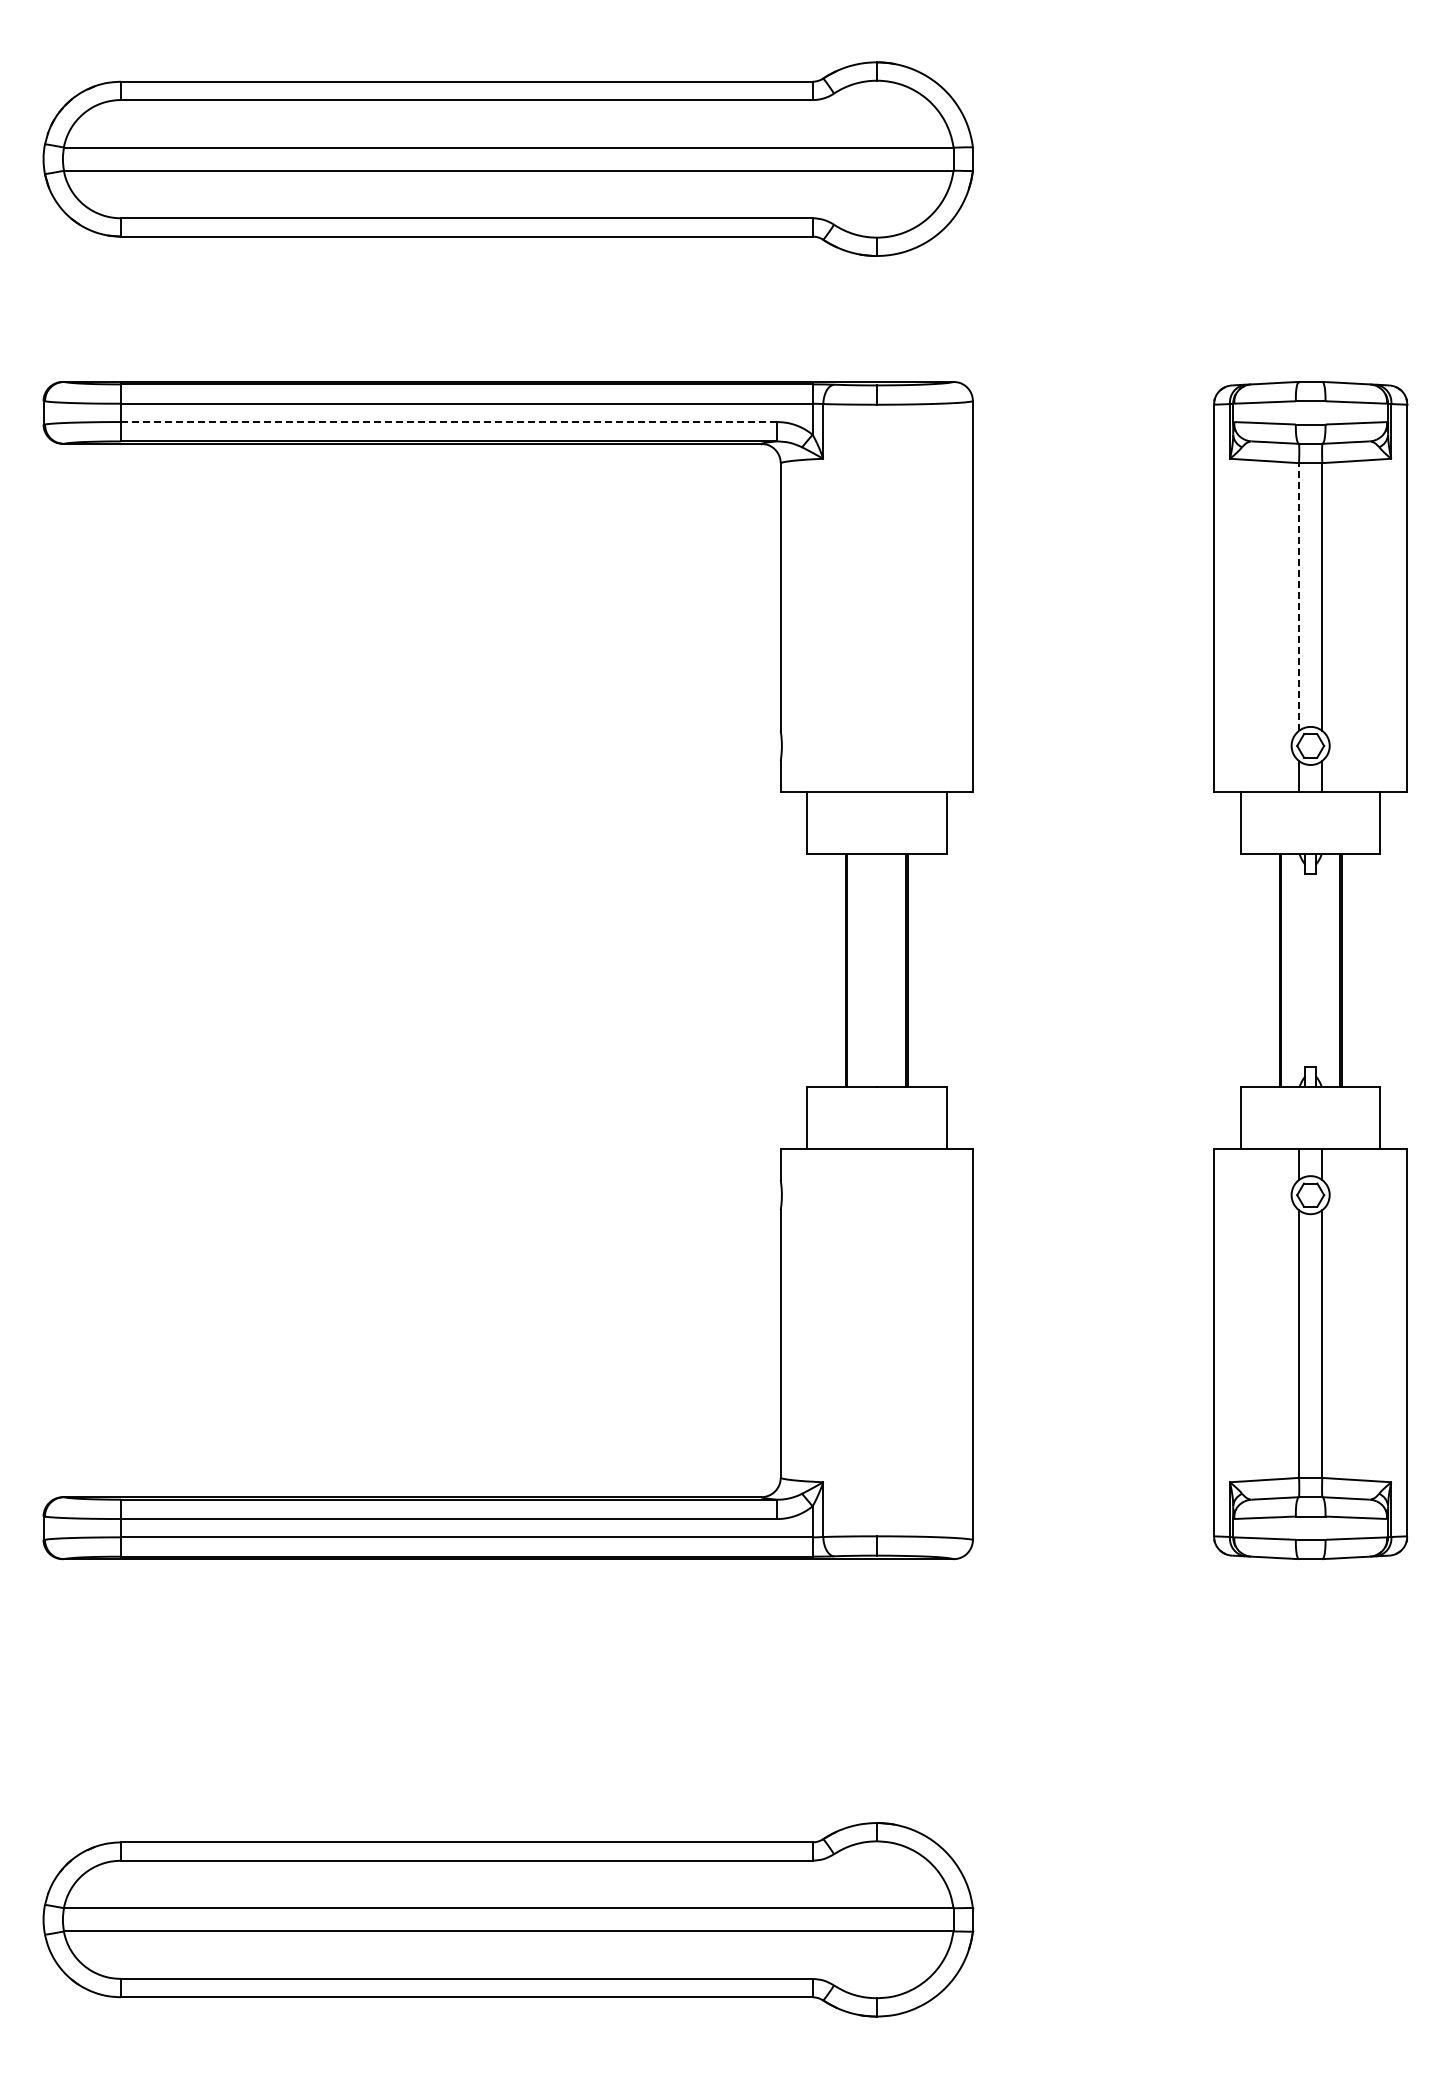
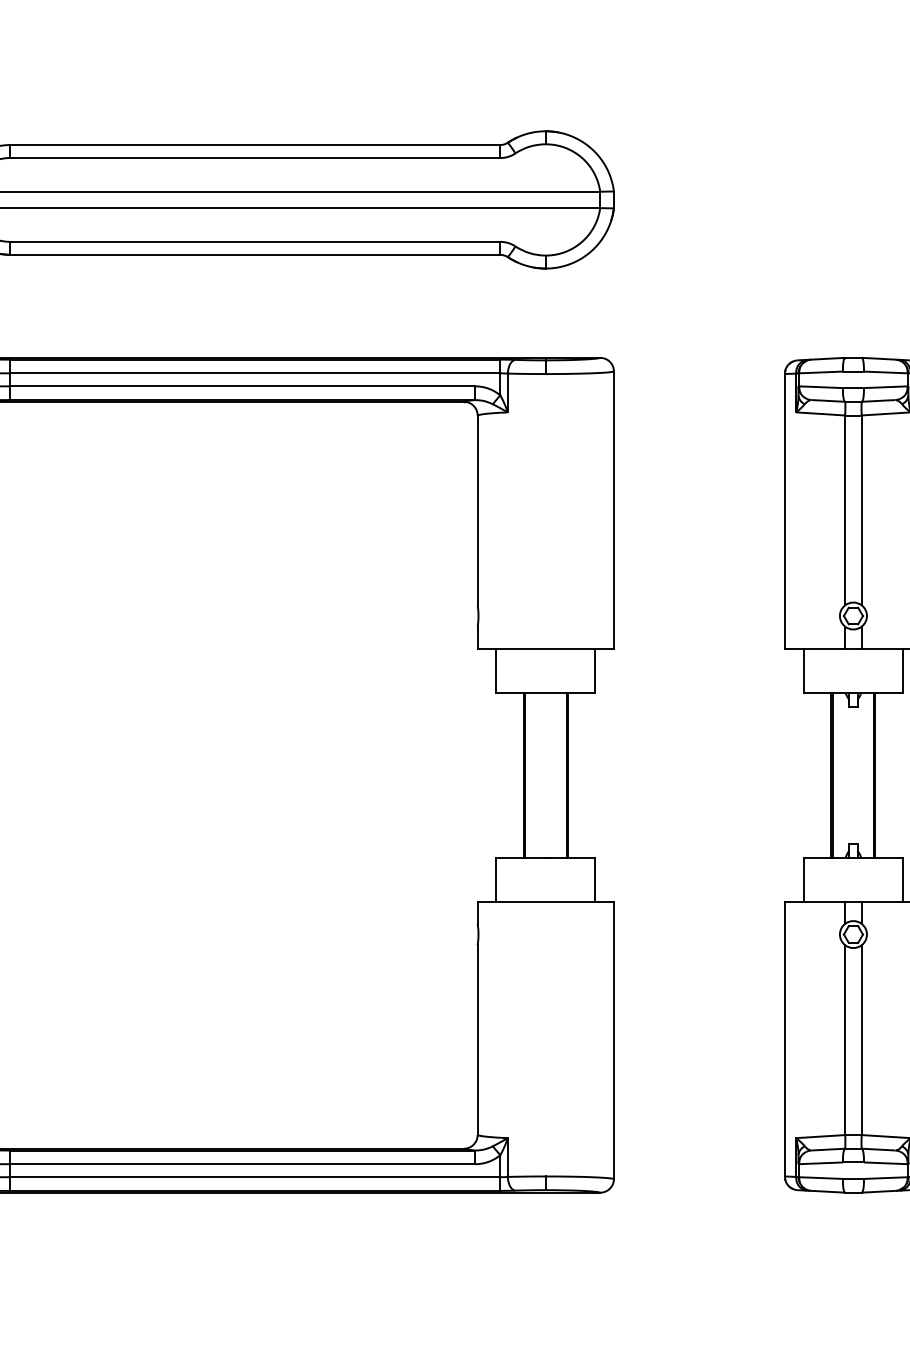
line: (449, 422) -> (242, 386), dashed -> solid
line: (1299, 597) -> (845, 510), dashed -> solid

